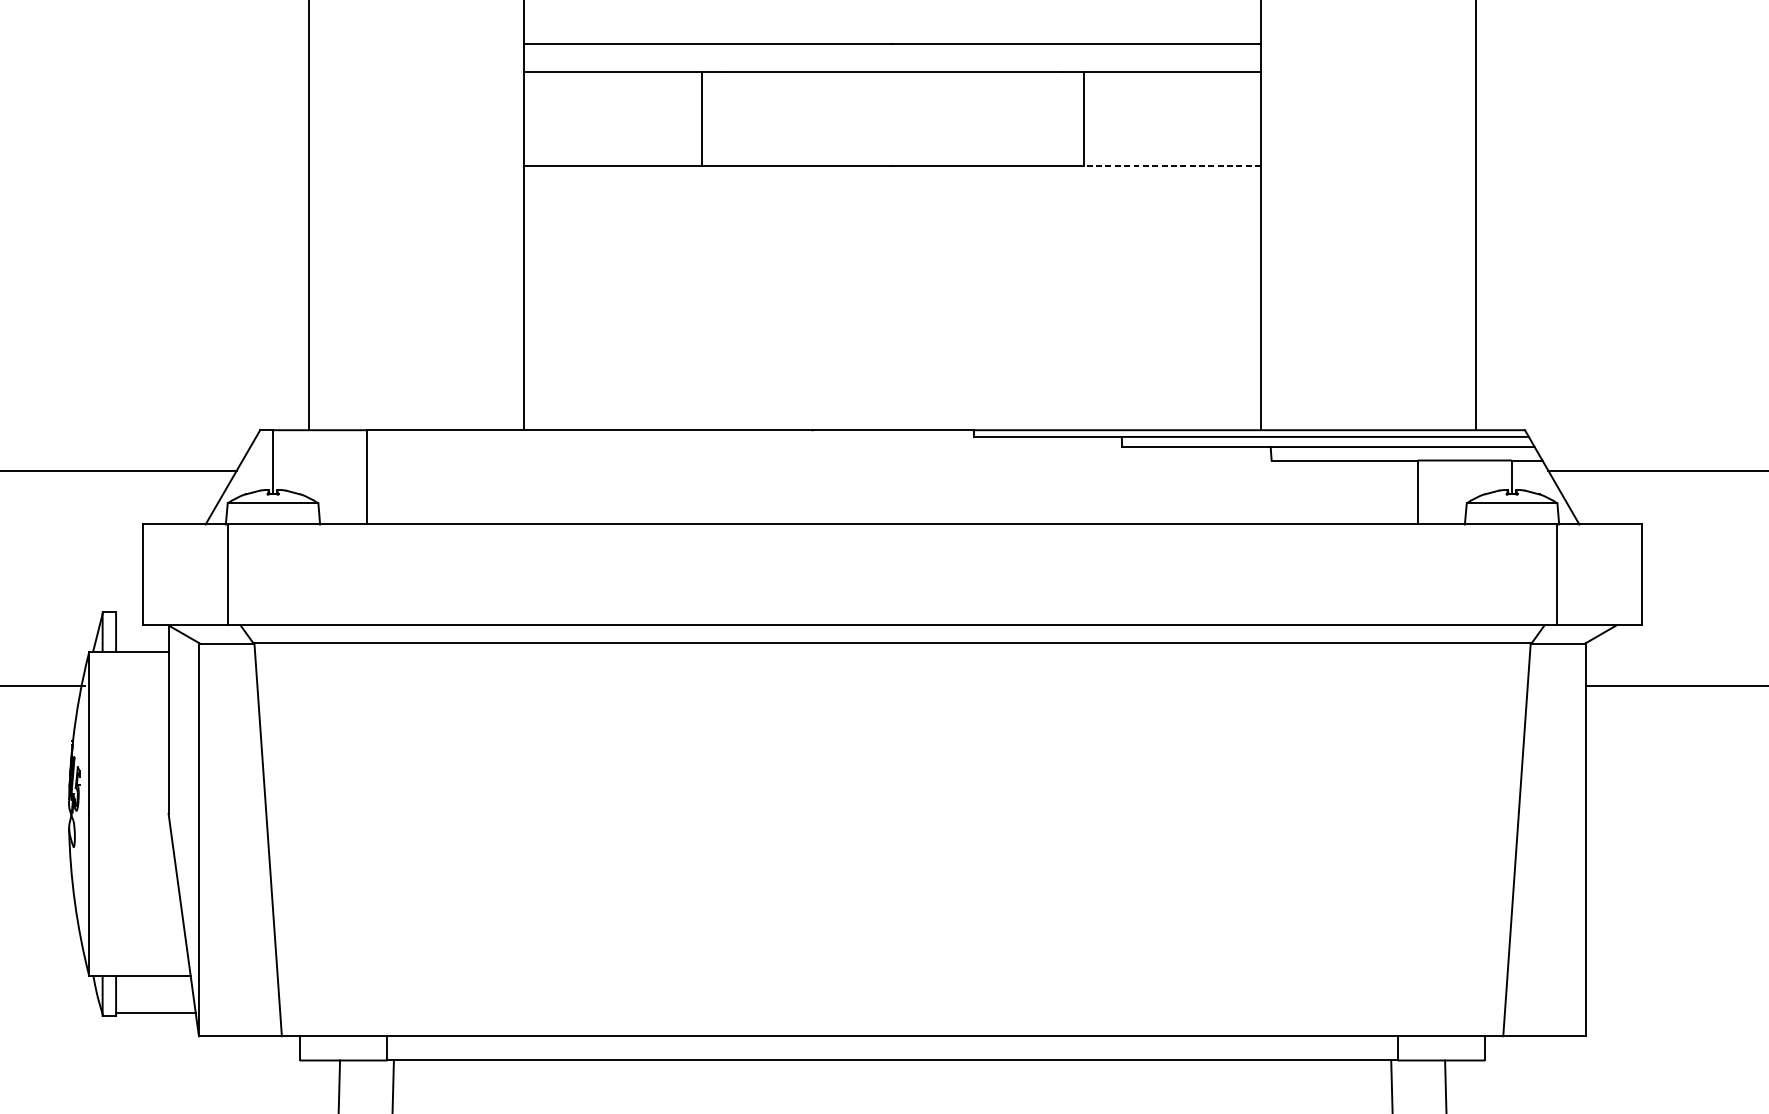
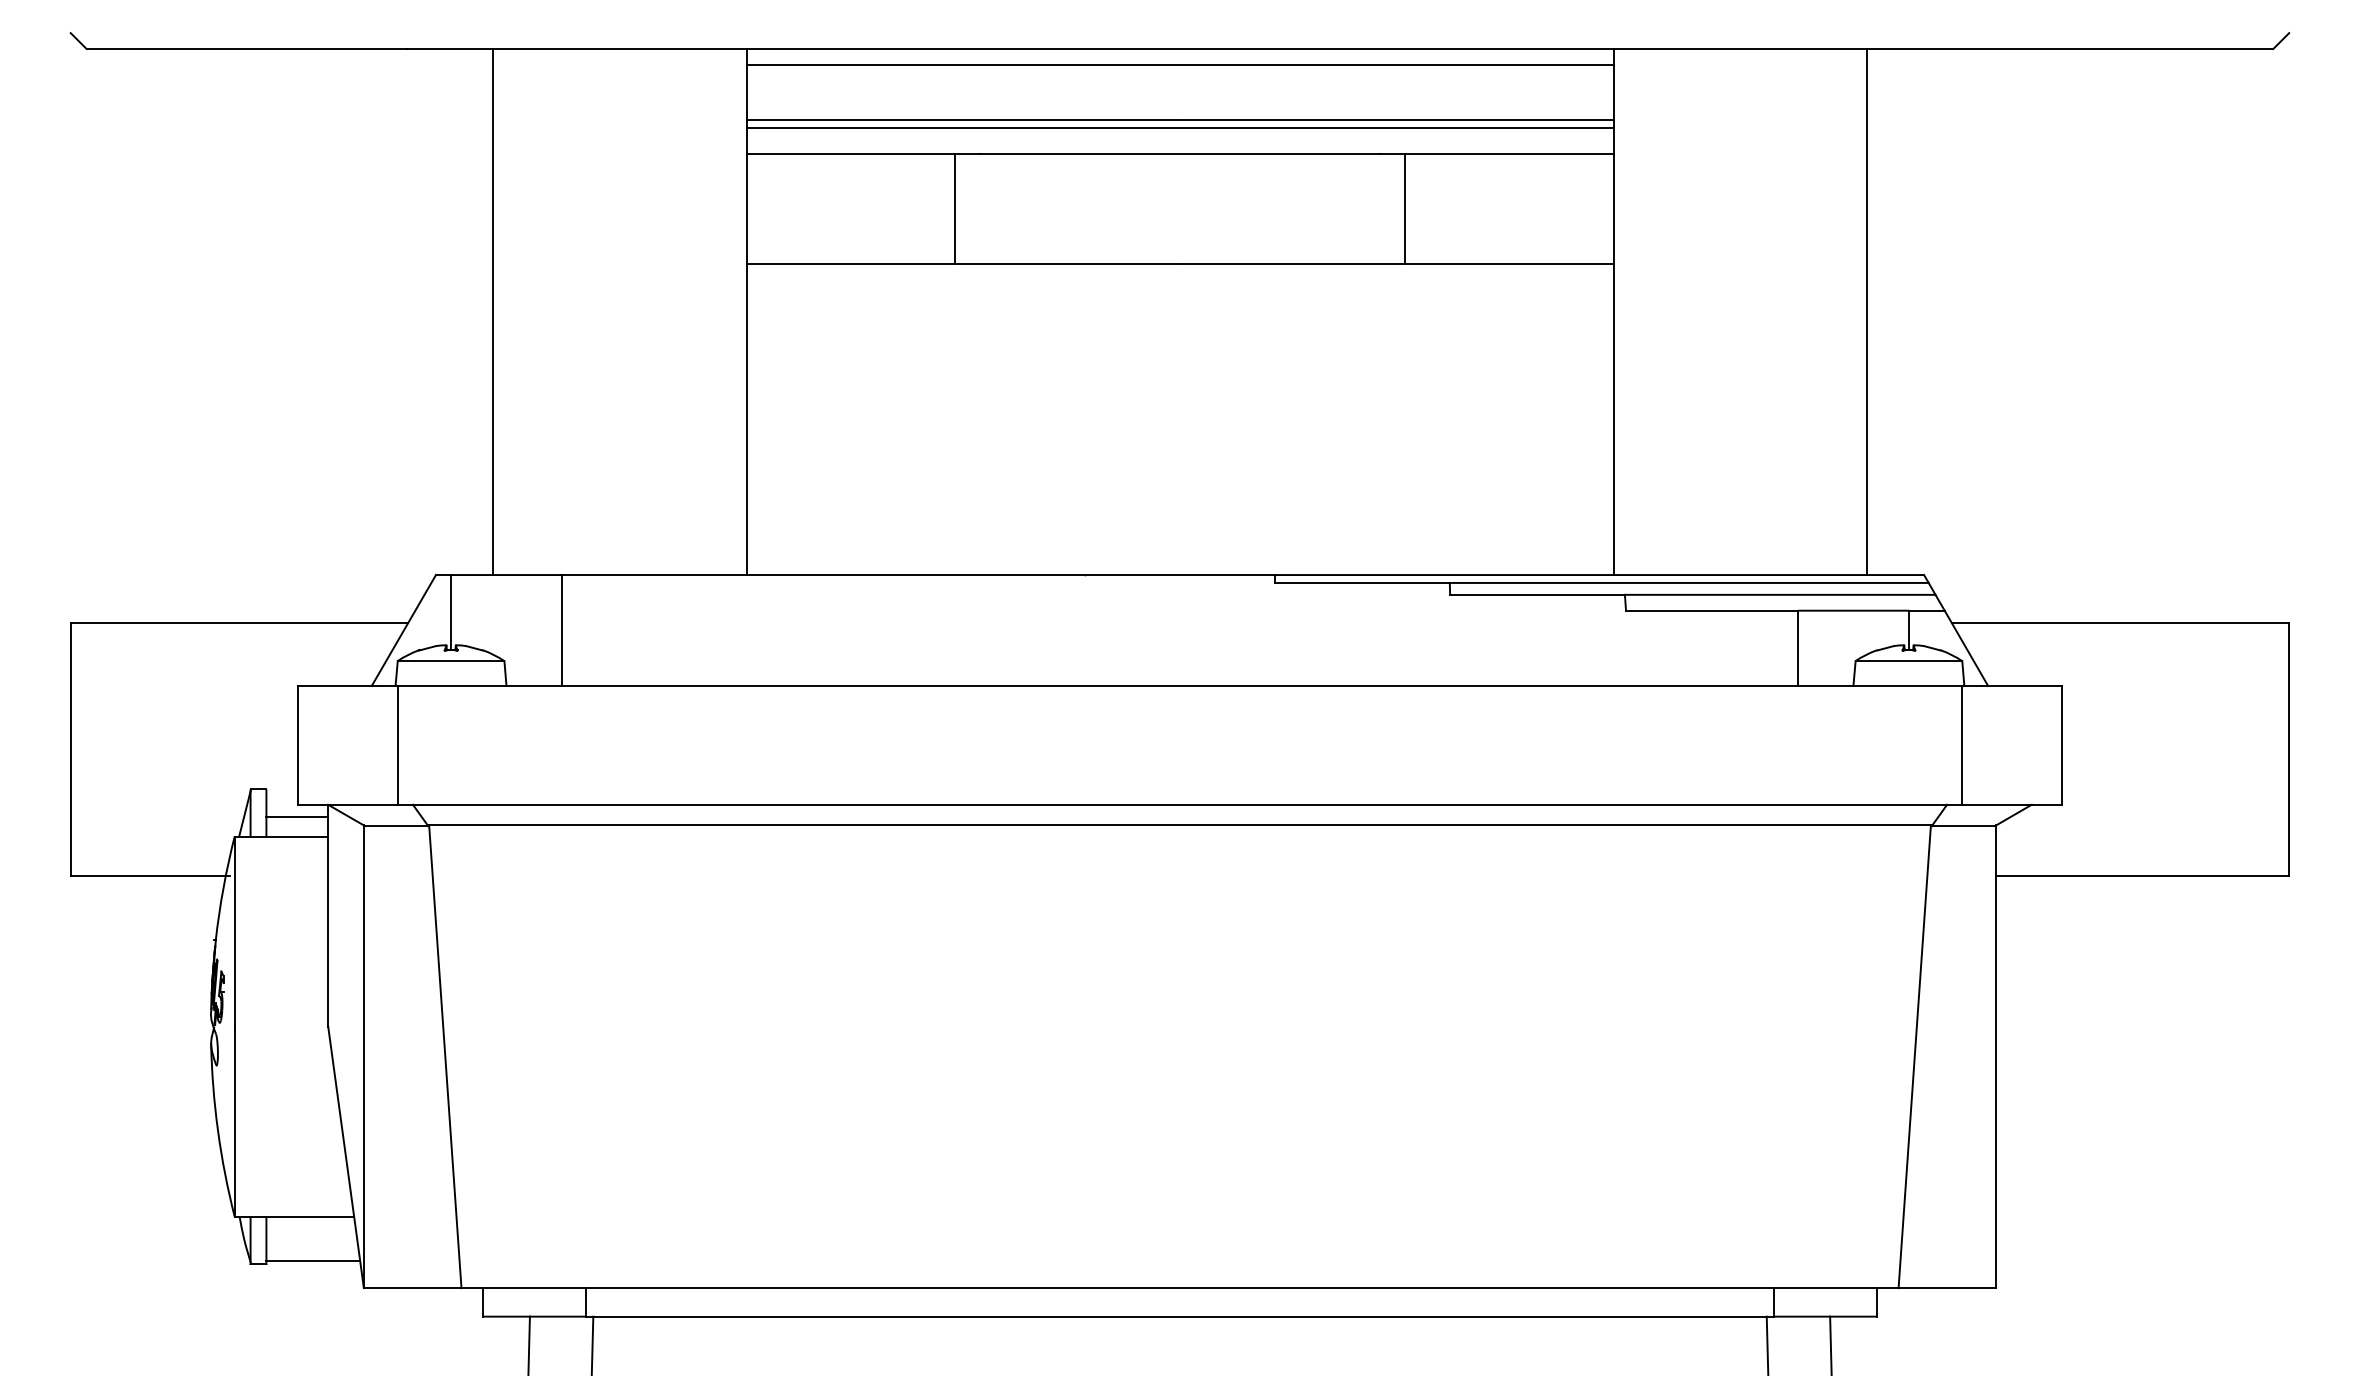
line: (892, 50) -> (1179, 128), added
line: (1171, 166) -> (1508, 264), dashed -> solid
line: (142, 636) -> (297, 817), added

